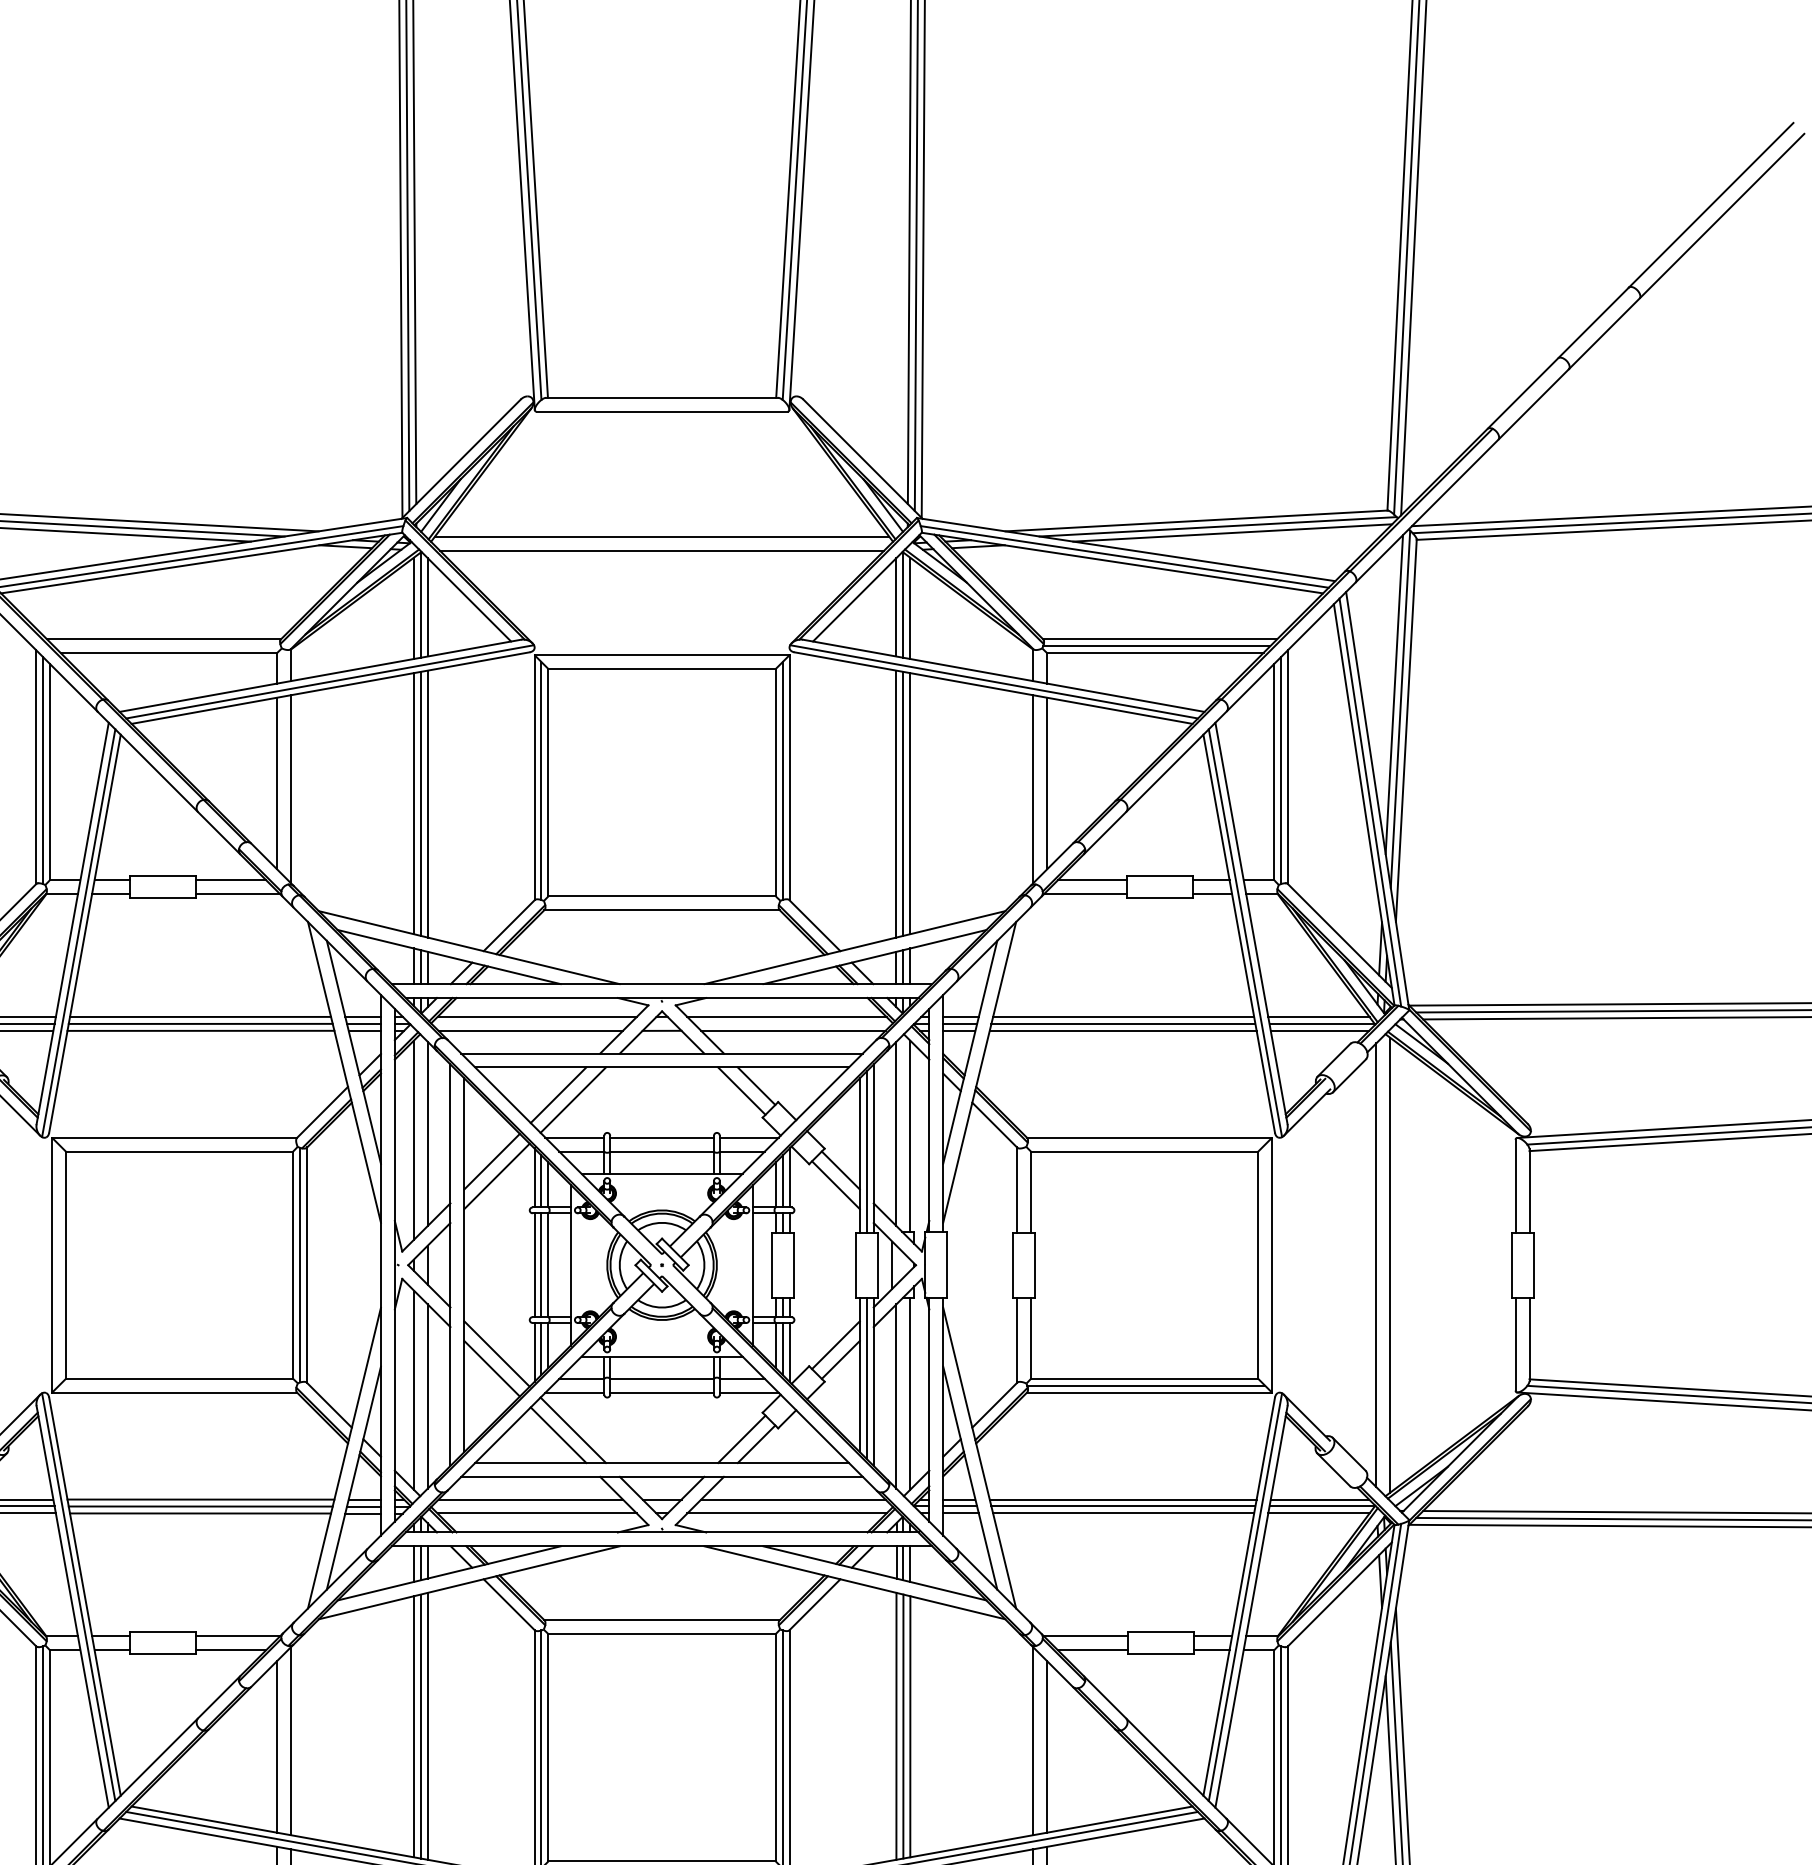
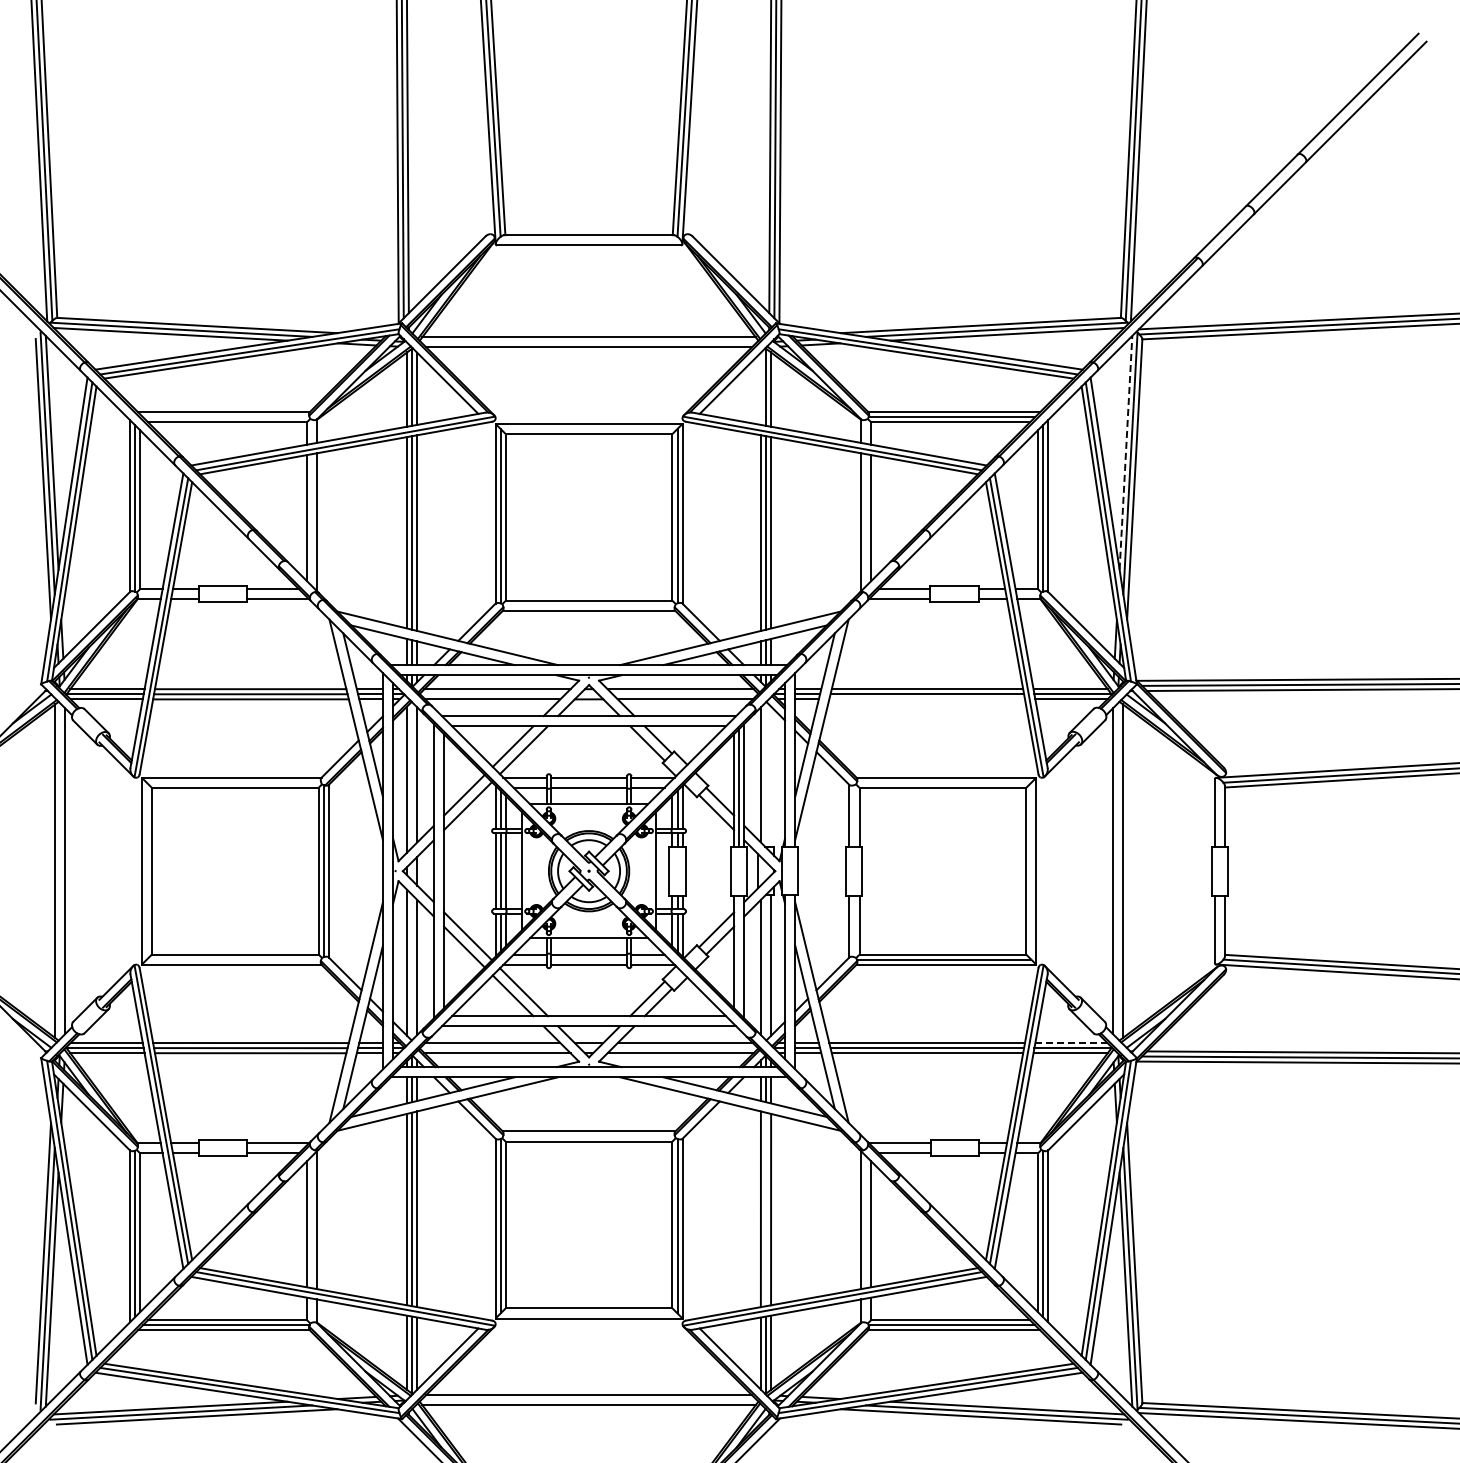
line: (895, 606) -> (760, 388), removed
line: (1393, 694) -> (1125, 452), solid -> dashed
line: (1123, 1031) -> (927, 699), removed
line: (910, 1136) -> (771, 776), removed
line: (867, 1378) -> (739, 954), removed
line: (1318, 1500) -> (1070, 1043), solid -> dashed
line: (902, 1726) -> (765, 1209), removed

